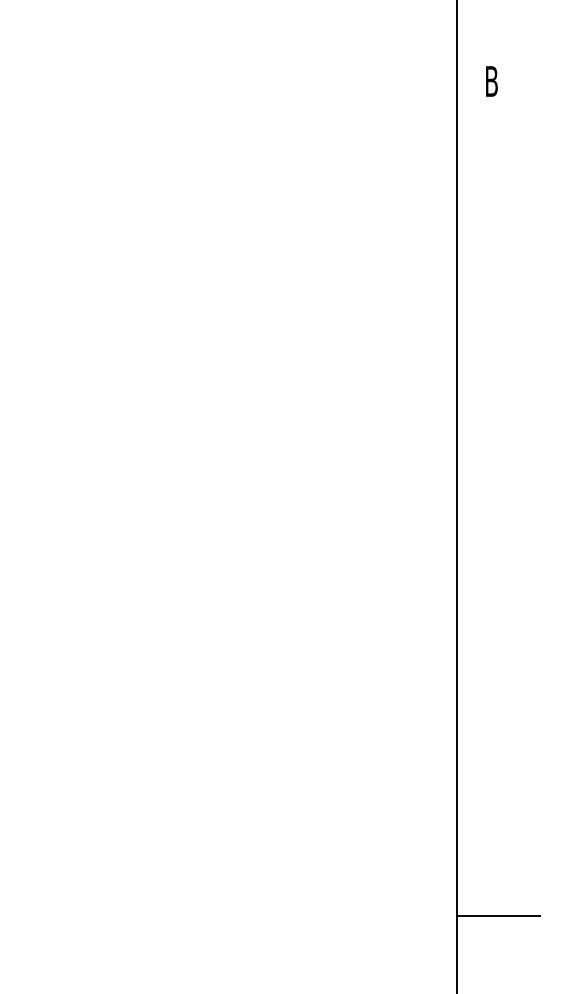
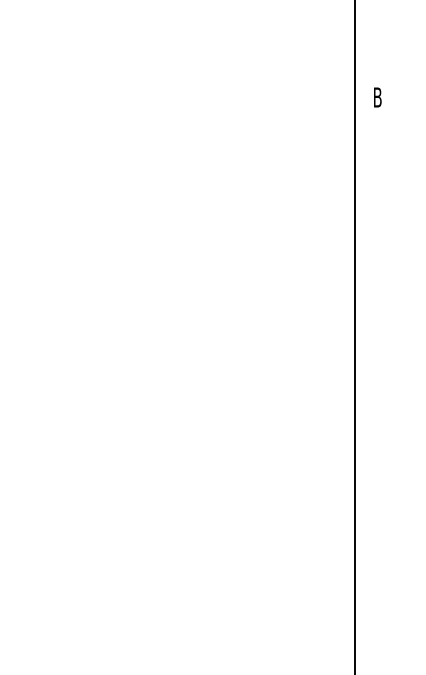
line: (497, 916) -> (381, 642), removed

